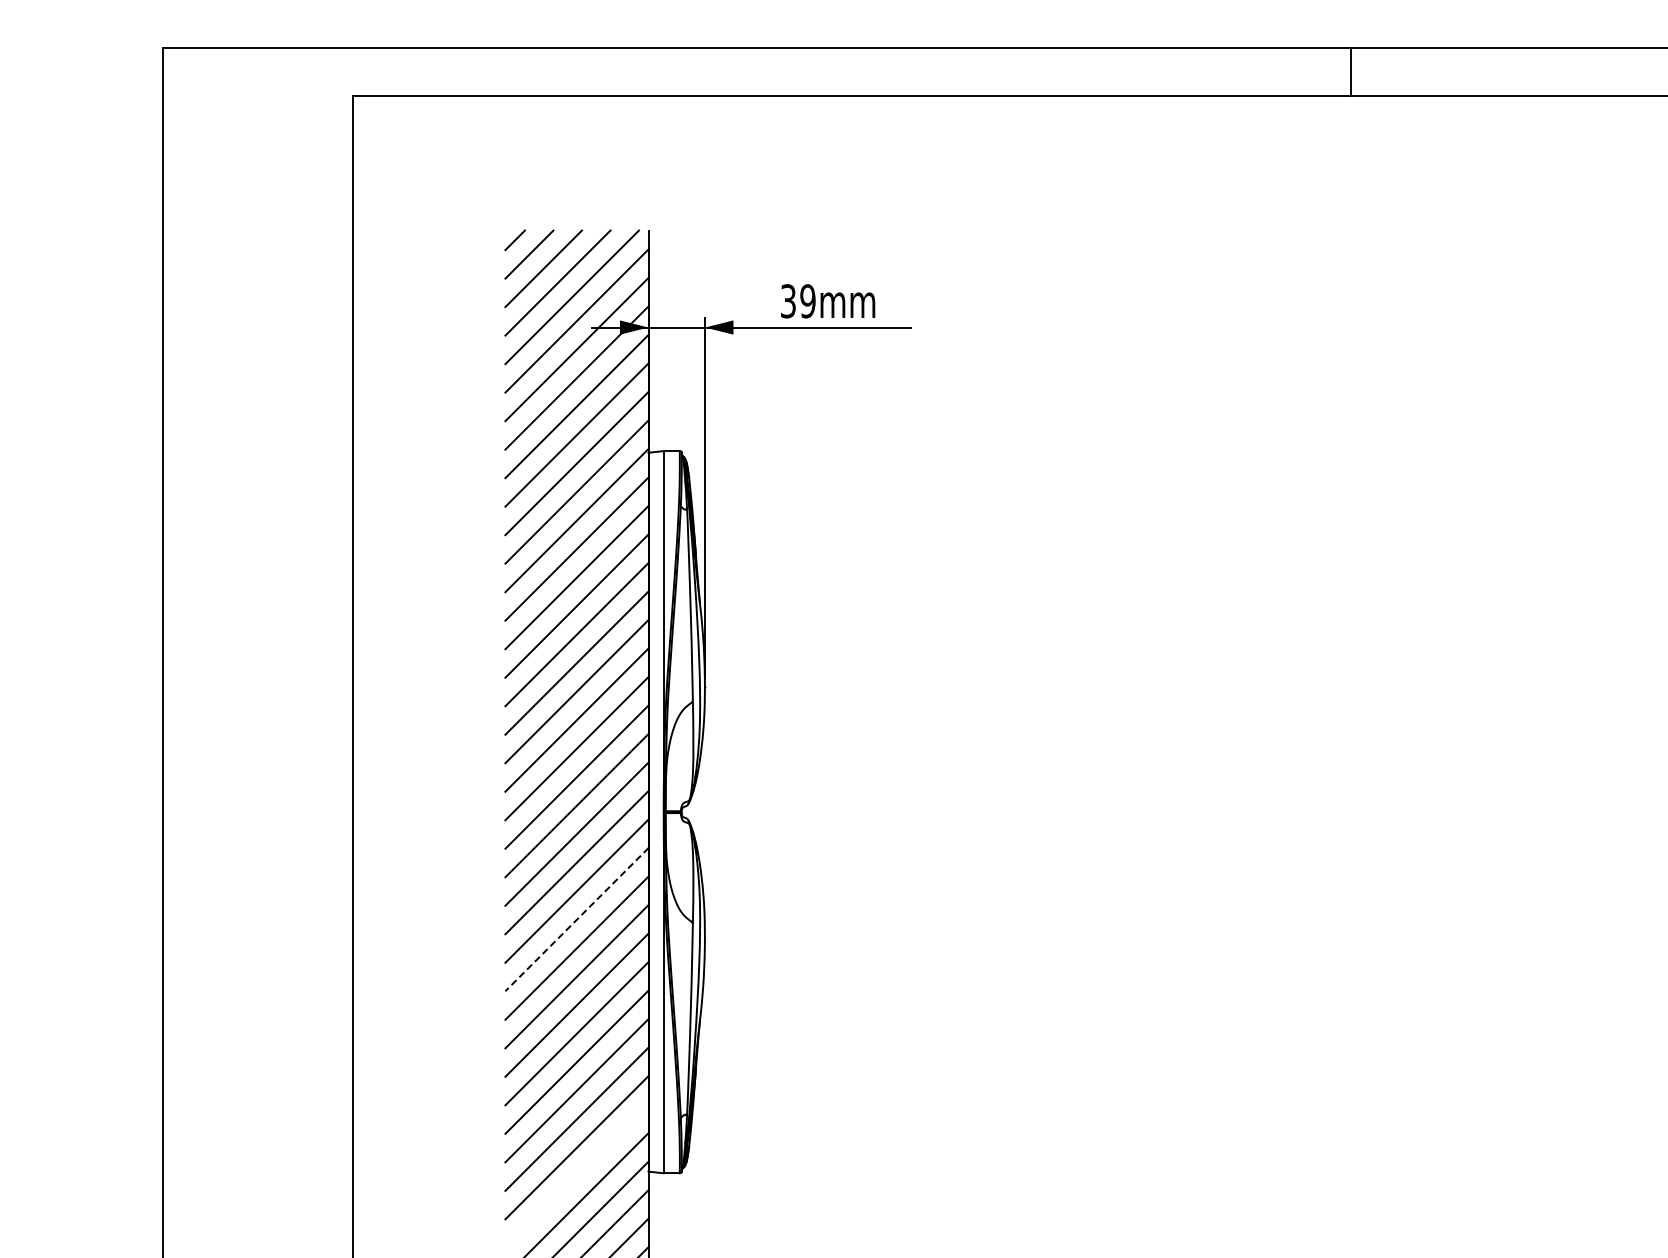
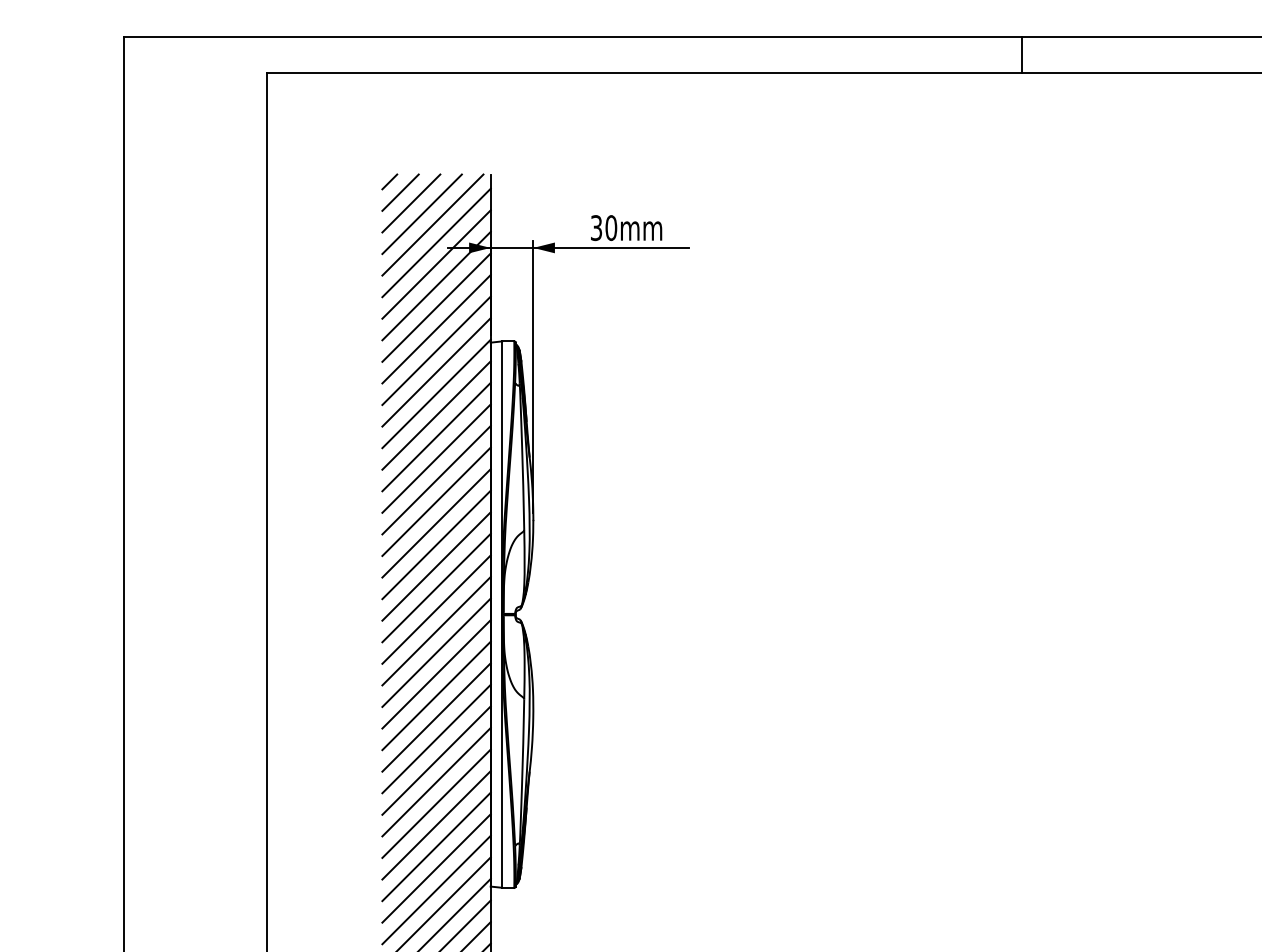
text: (807, 301) -> (610, 228), 39mm -> 30mm
line: (576, 919) -> (436, 695), dashed -> solid
line: (576, 1175) -> (436, 889), added

